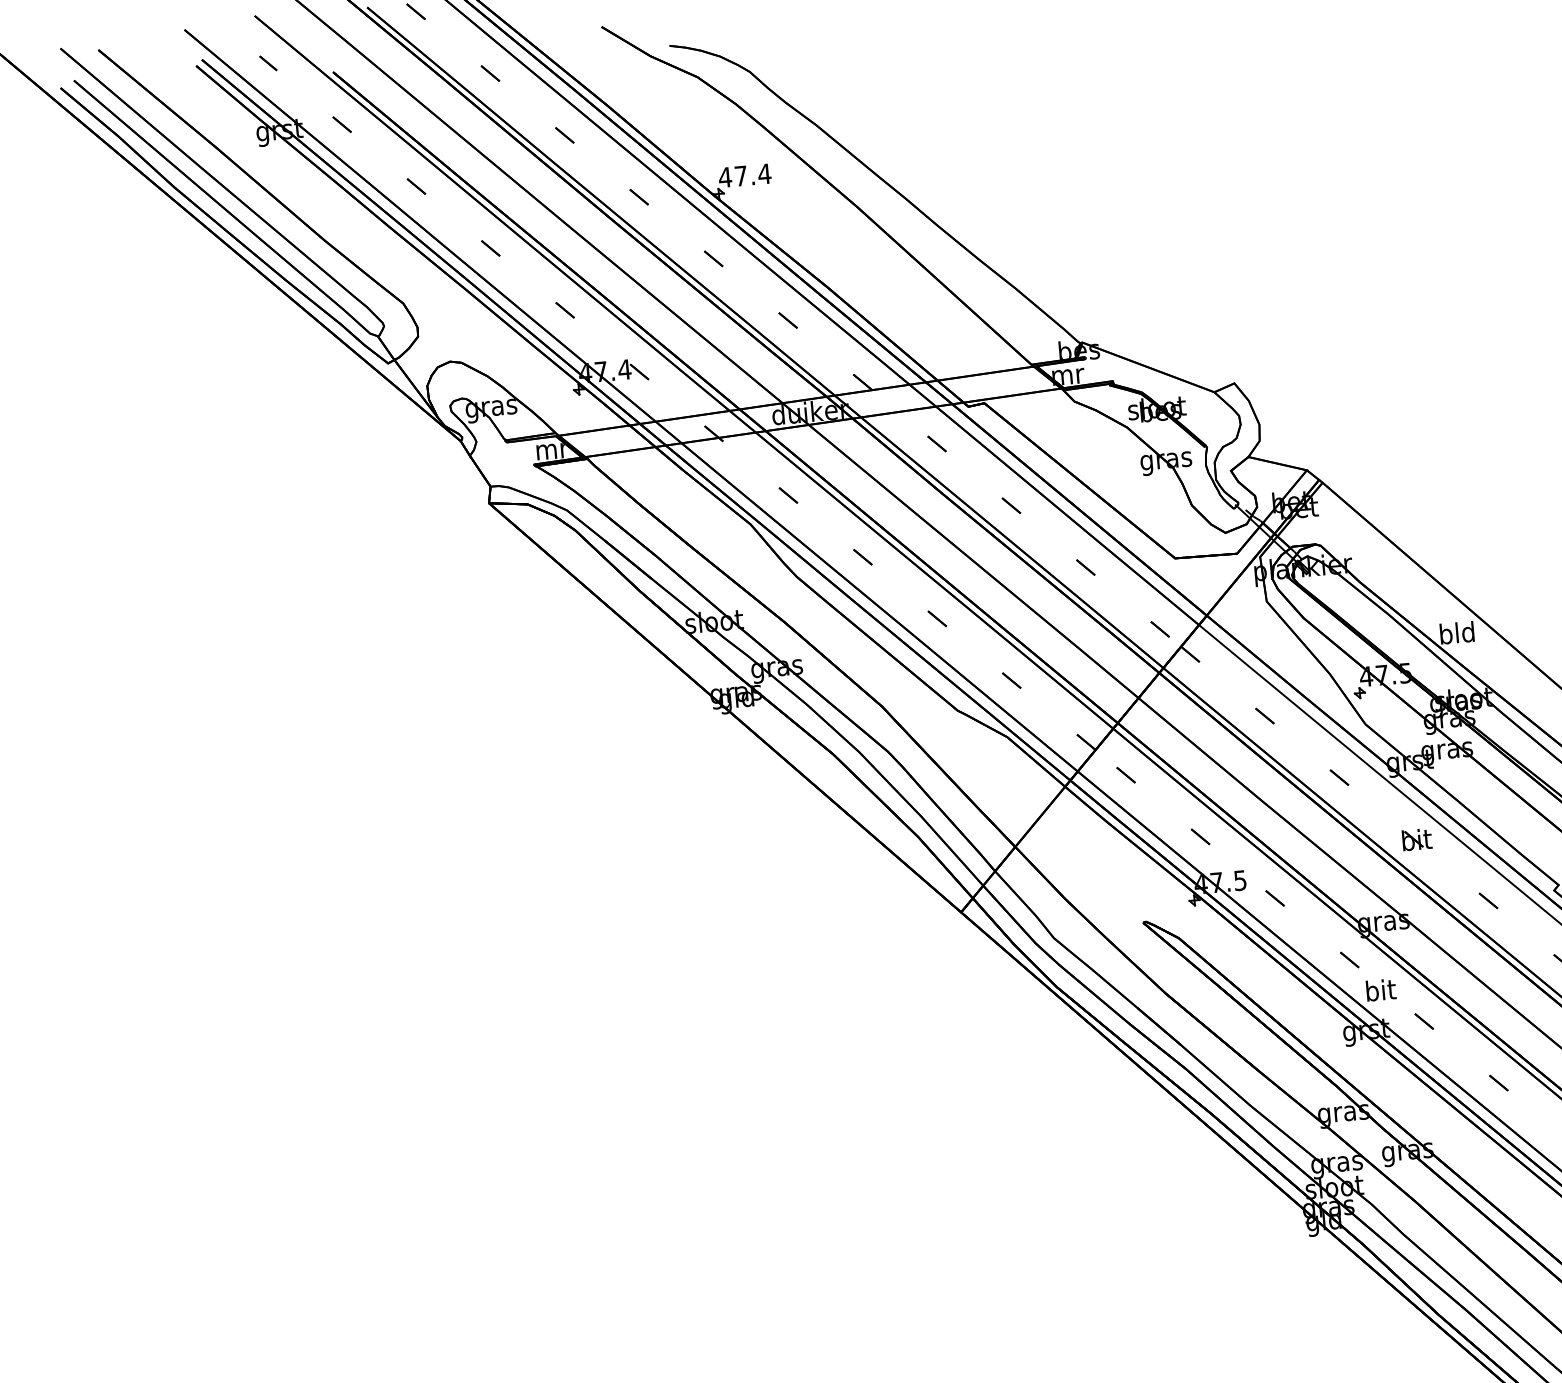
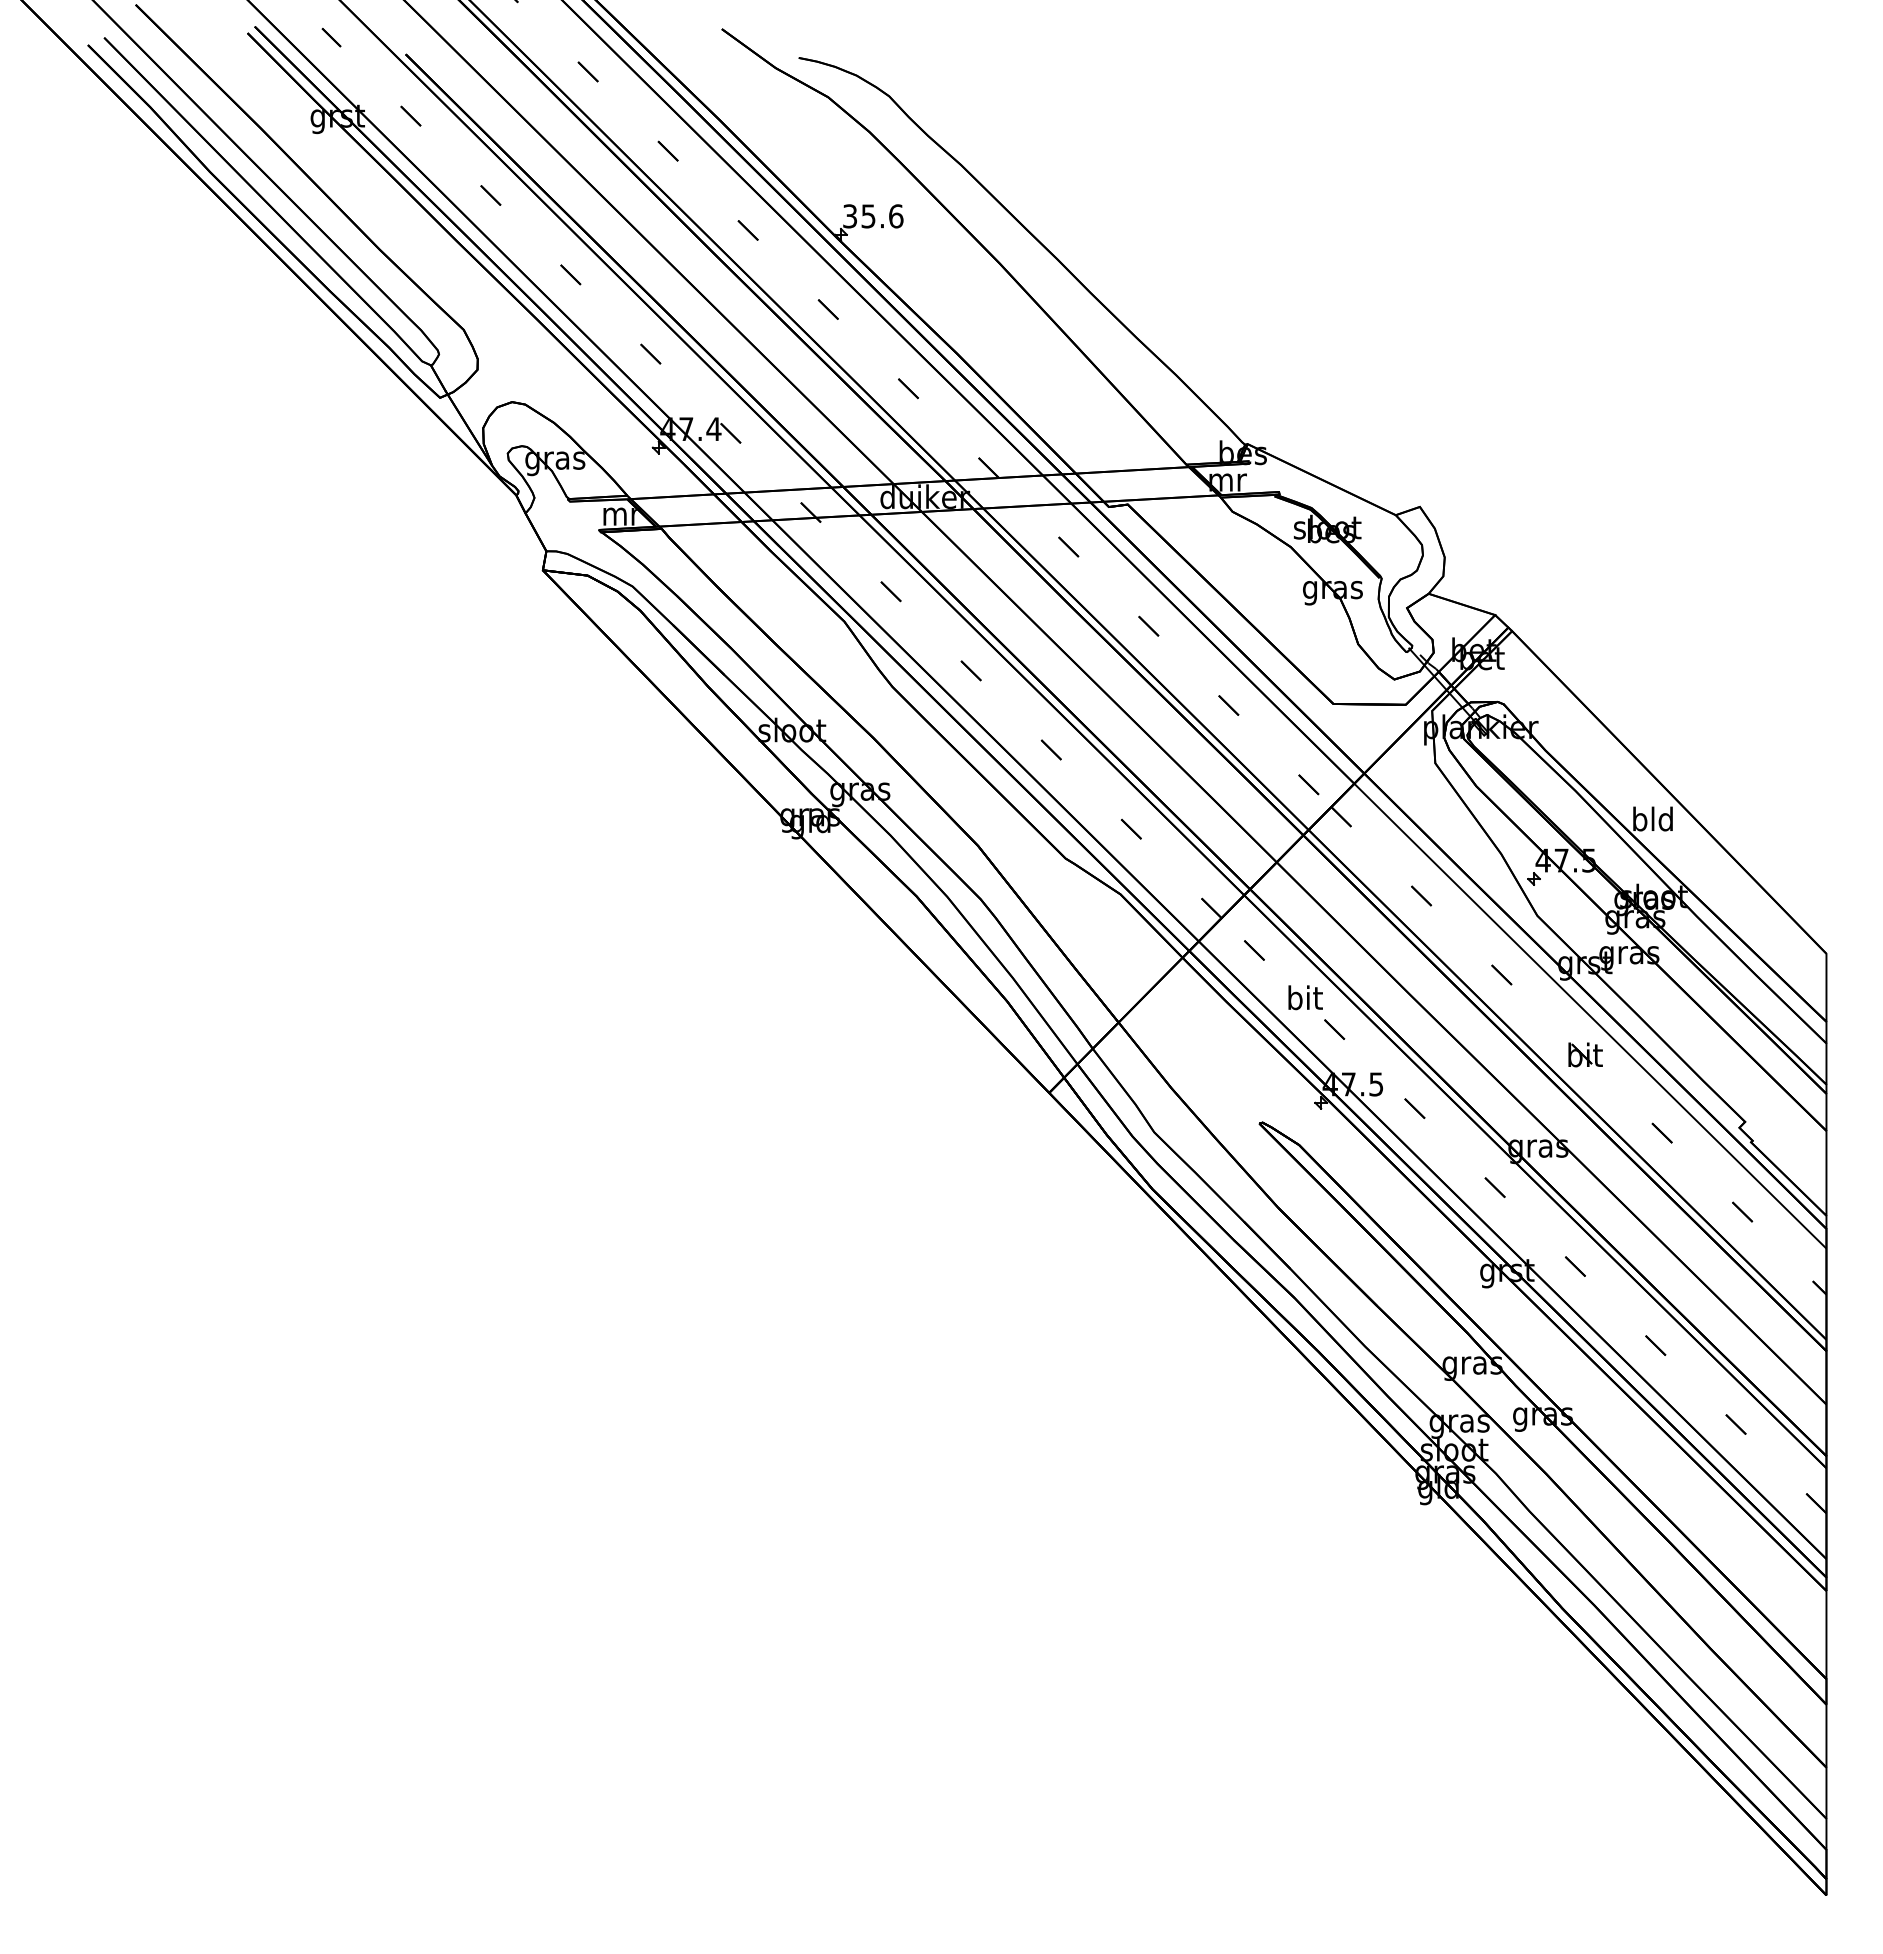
text: (744, 175) -> (872, 216), 47.4 -> 35.6
text: (1381, 989) -> (1305, 997), moved

